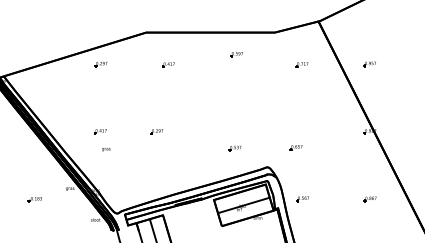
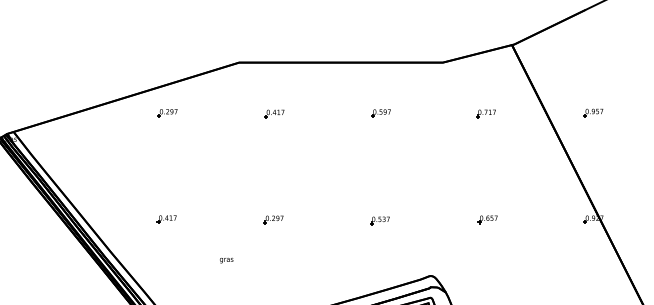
part: (236, 54) -> (380, 113), moved
part: (156, 131) -> (272, 219), moved
part: (295, 147) -> (486, 219), moved
part: (234, 148) -> (378, 220), moved
text: (106, 149) -> (226, 260), moved

